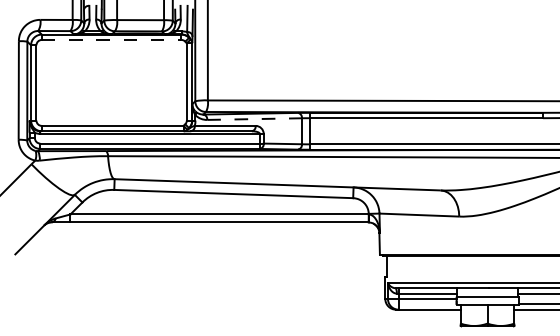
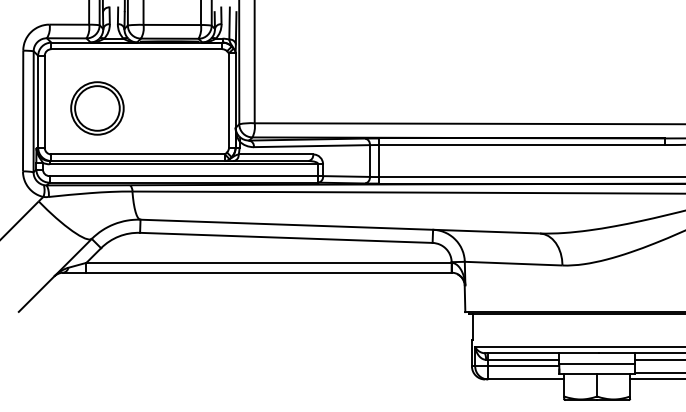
line: (111, 40) -> (136, 49), dashed -> solid
part: (79, 88) -> (97, 108), added
line: (254, 119) -> (311, 146), dashed -> solid

